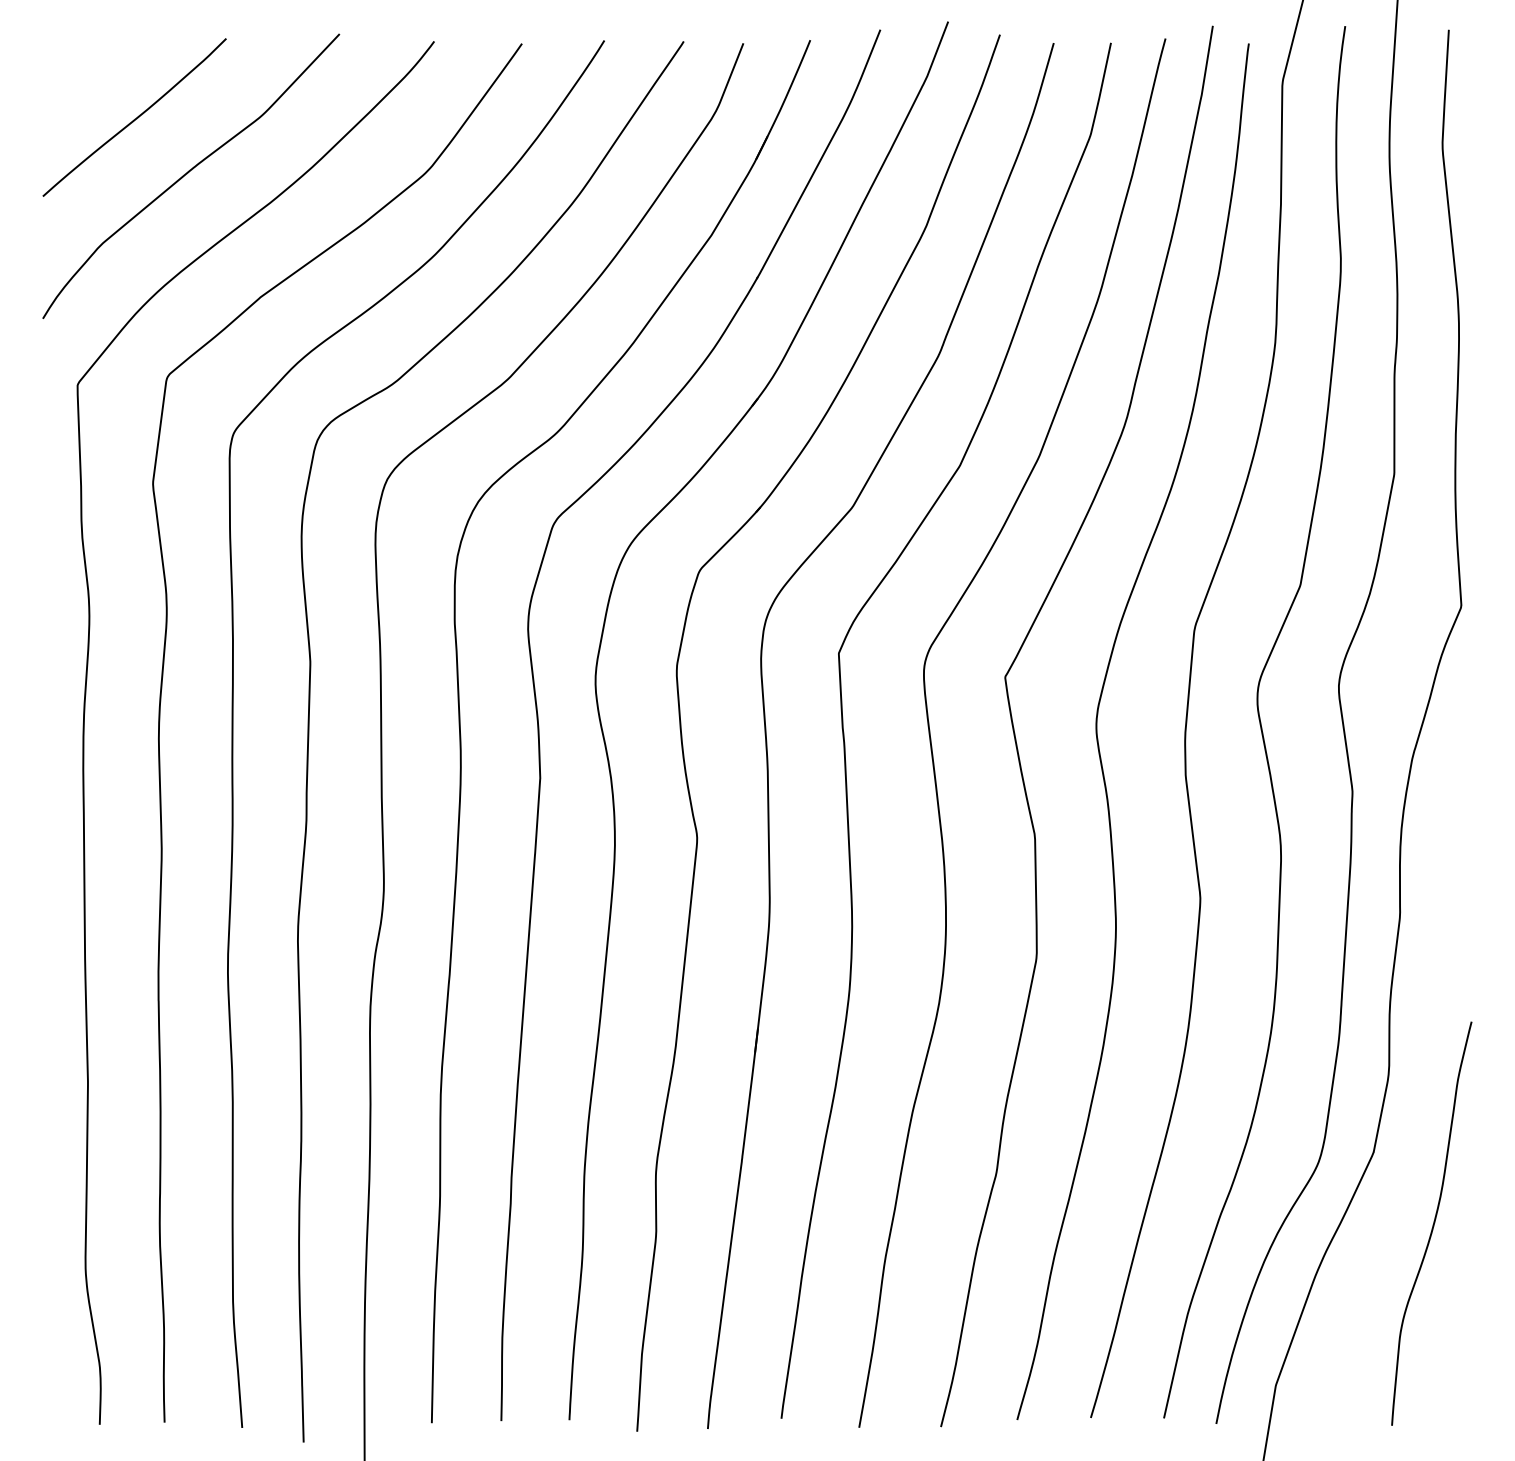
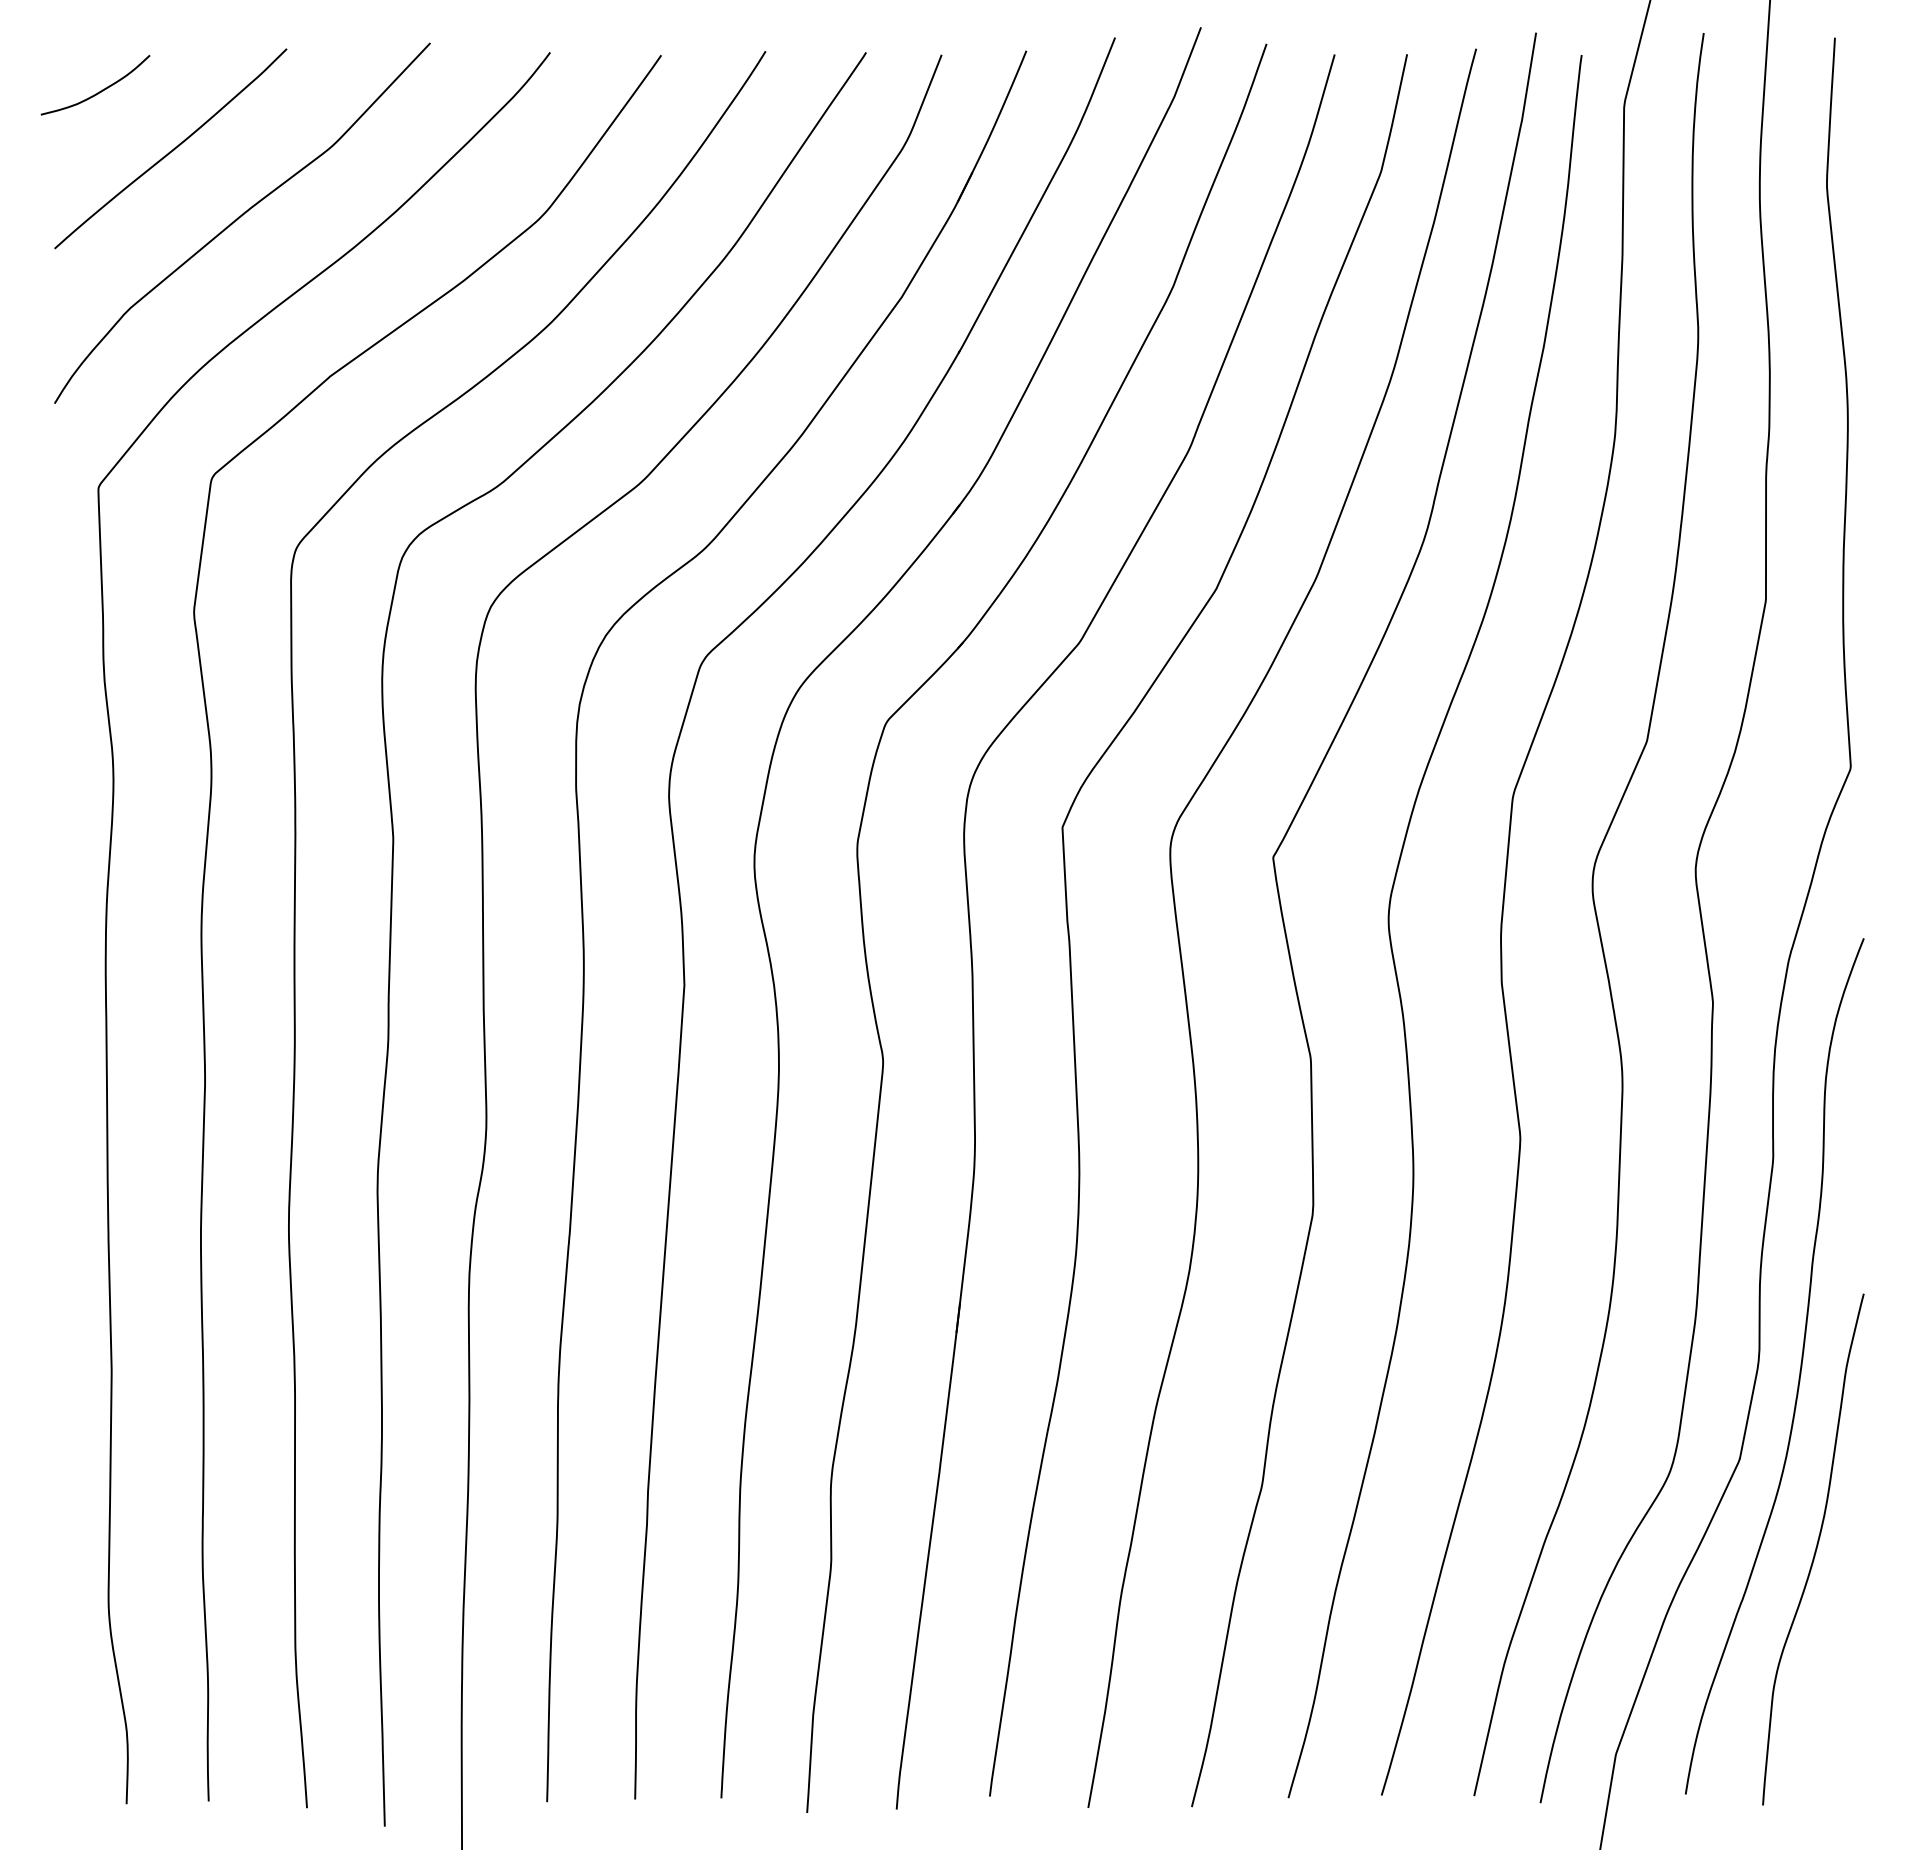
curve: (79, 71) -> (100, 90), added
curve: (1420, 1082) -> (1799, 1370), added

